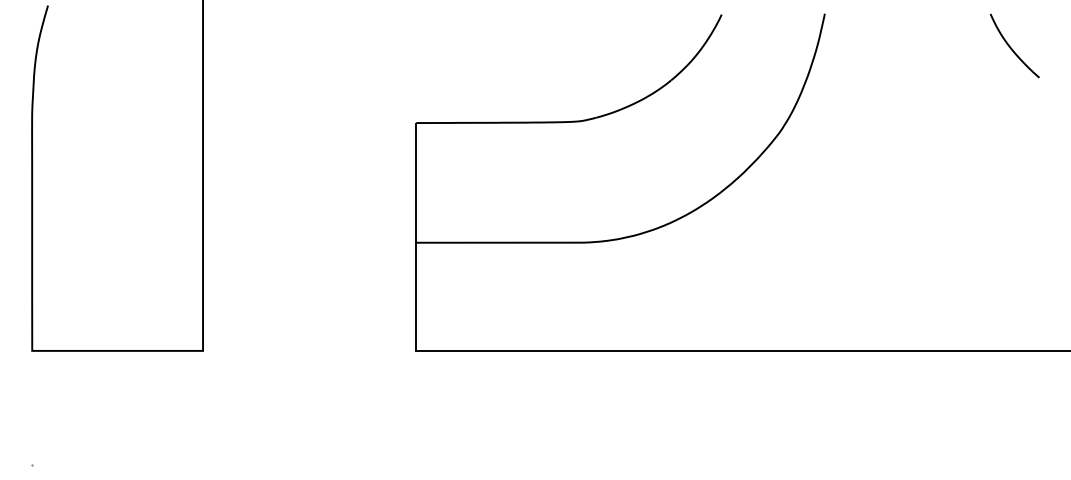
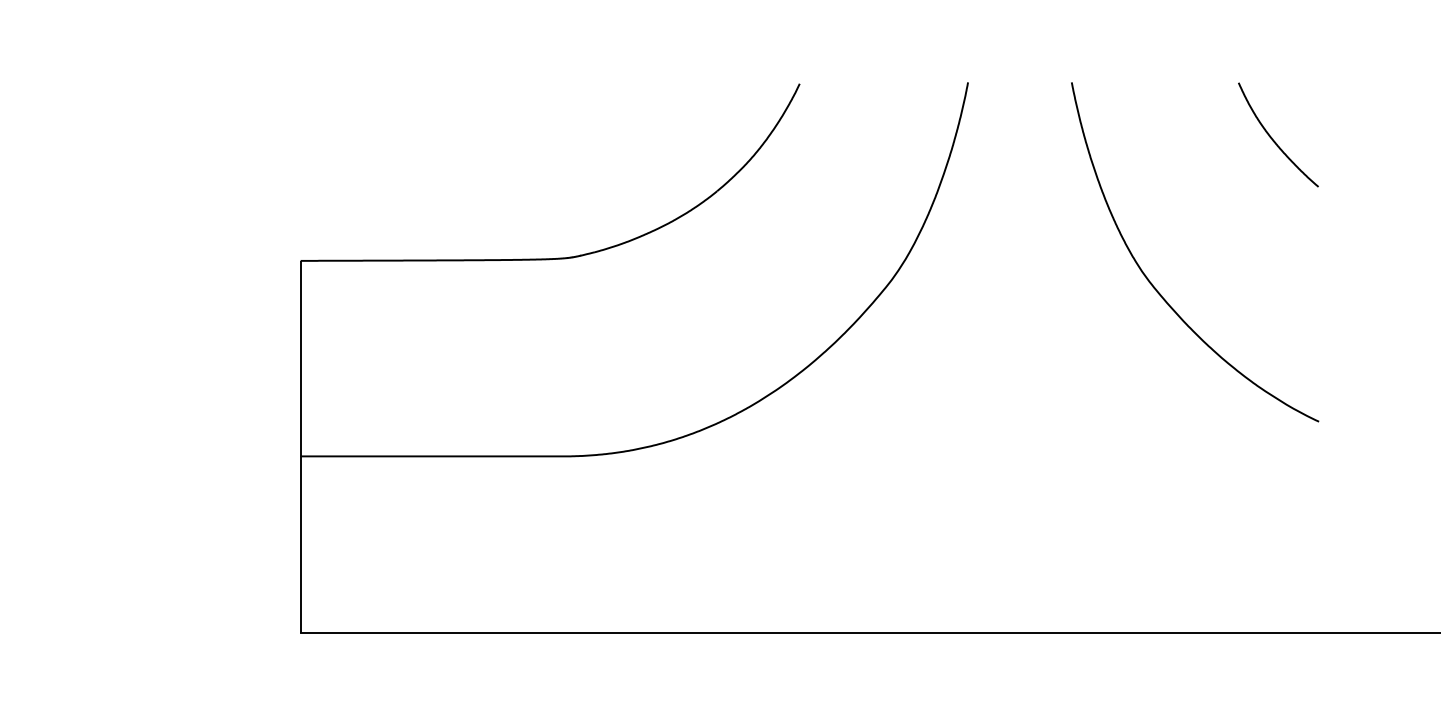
curve: (940, 139) -> (1156, 287), added

